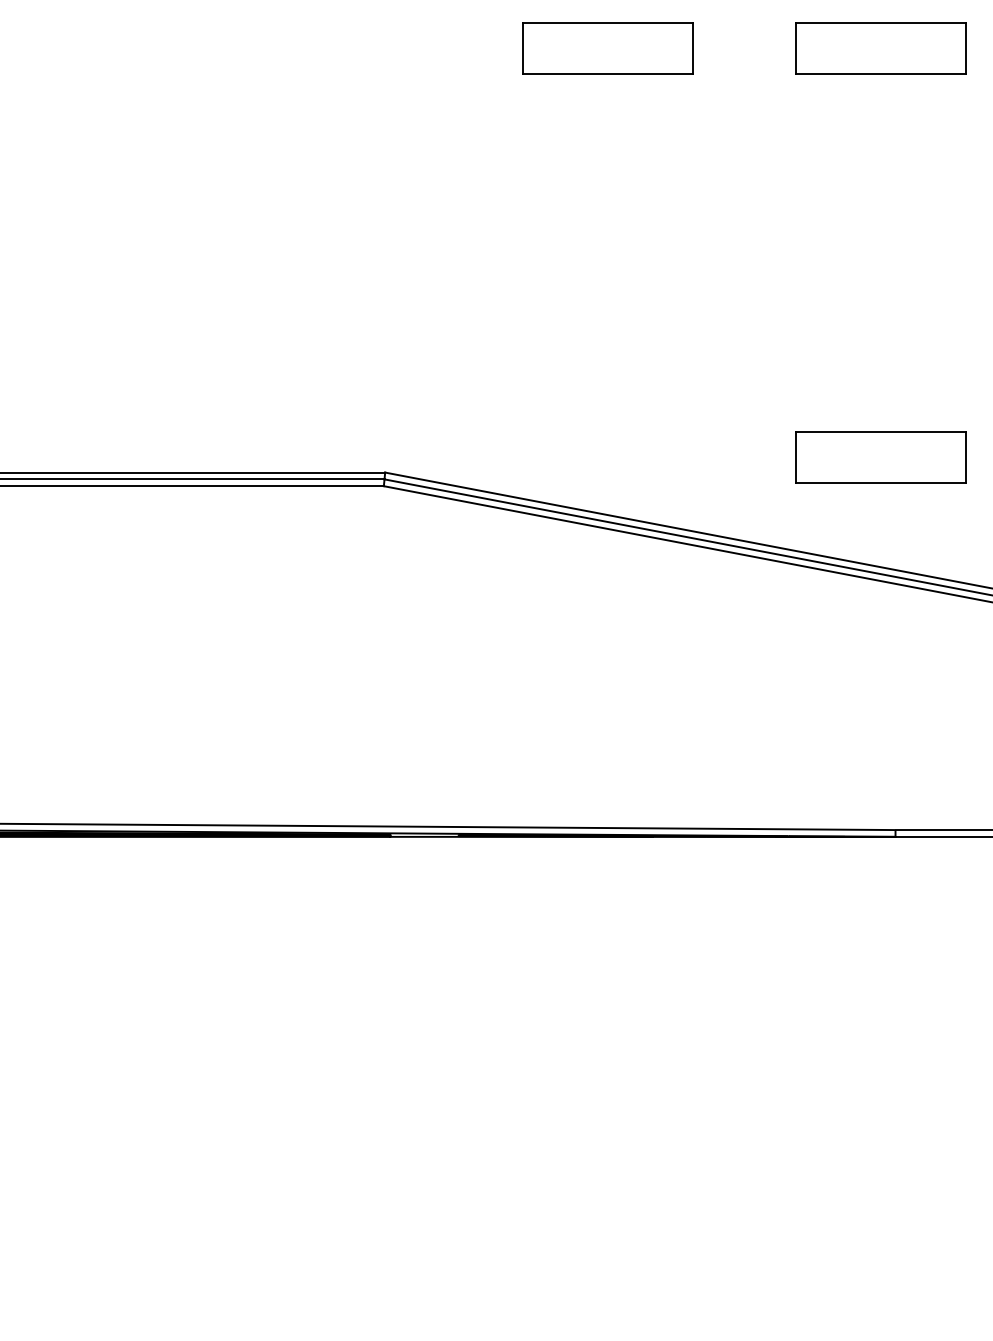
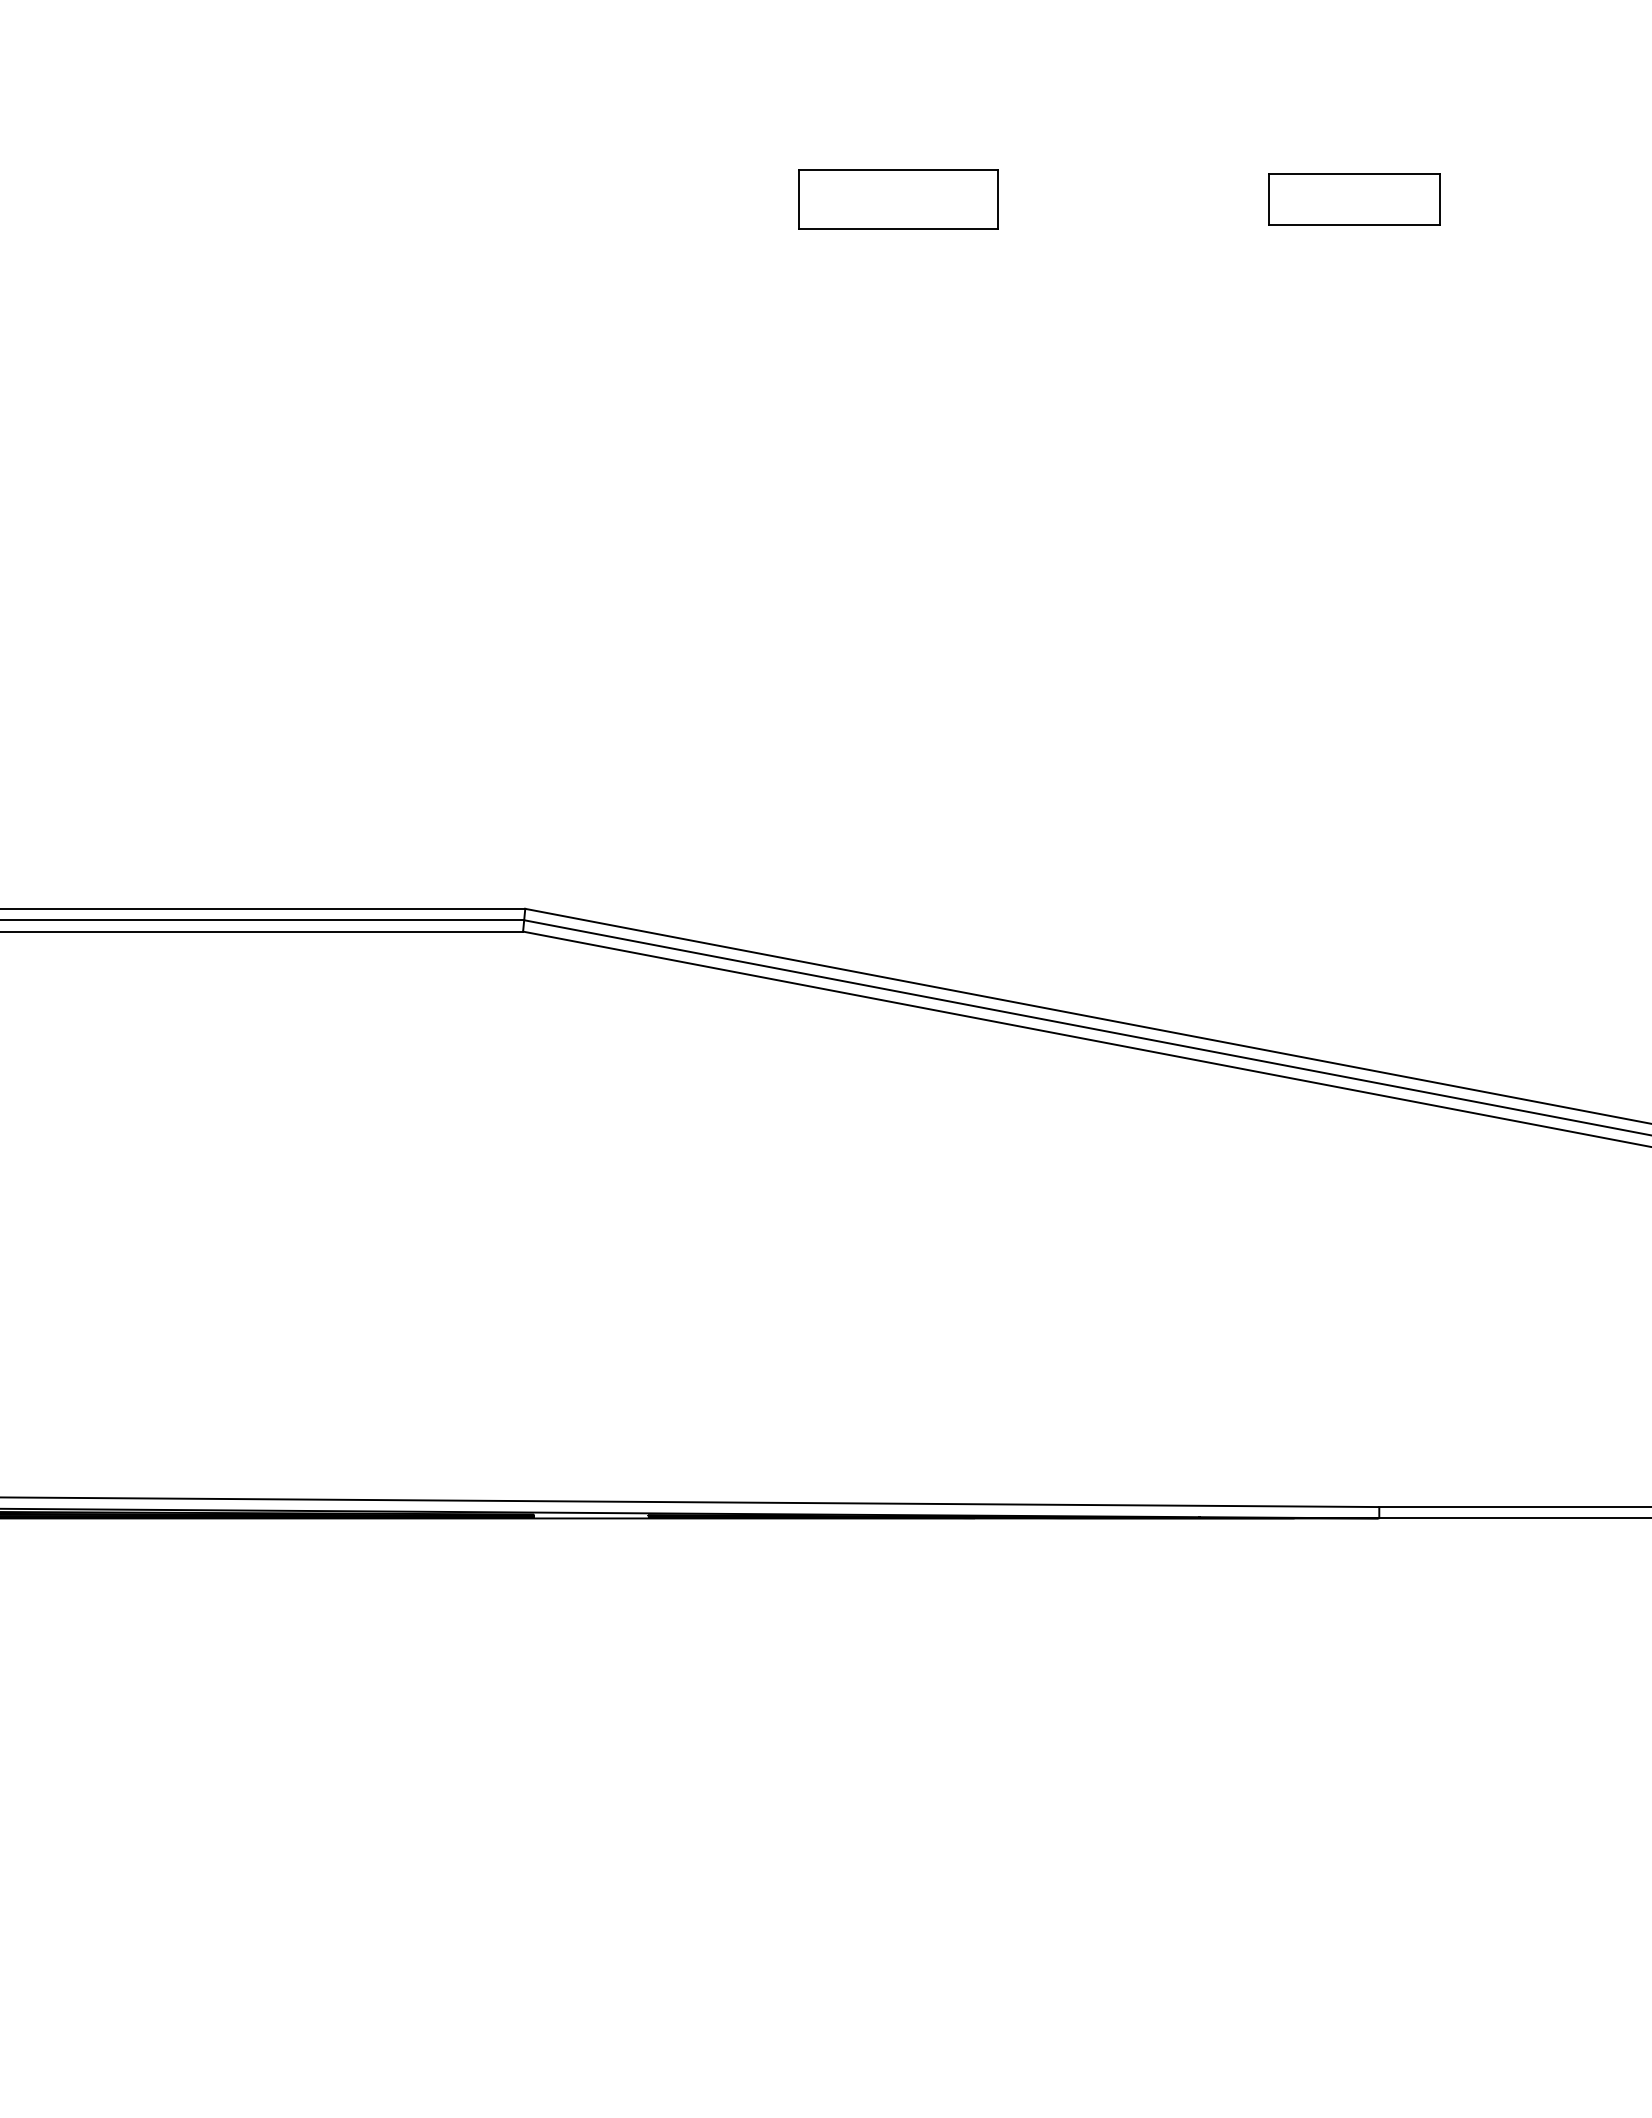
part: (607, 48) -> (897, 199), size x0.7
part: (880, 48) -> (1354, 199), size x0.6
part: (880, 457) -> (1354, 883), removed

